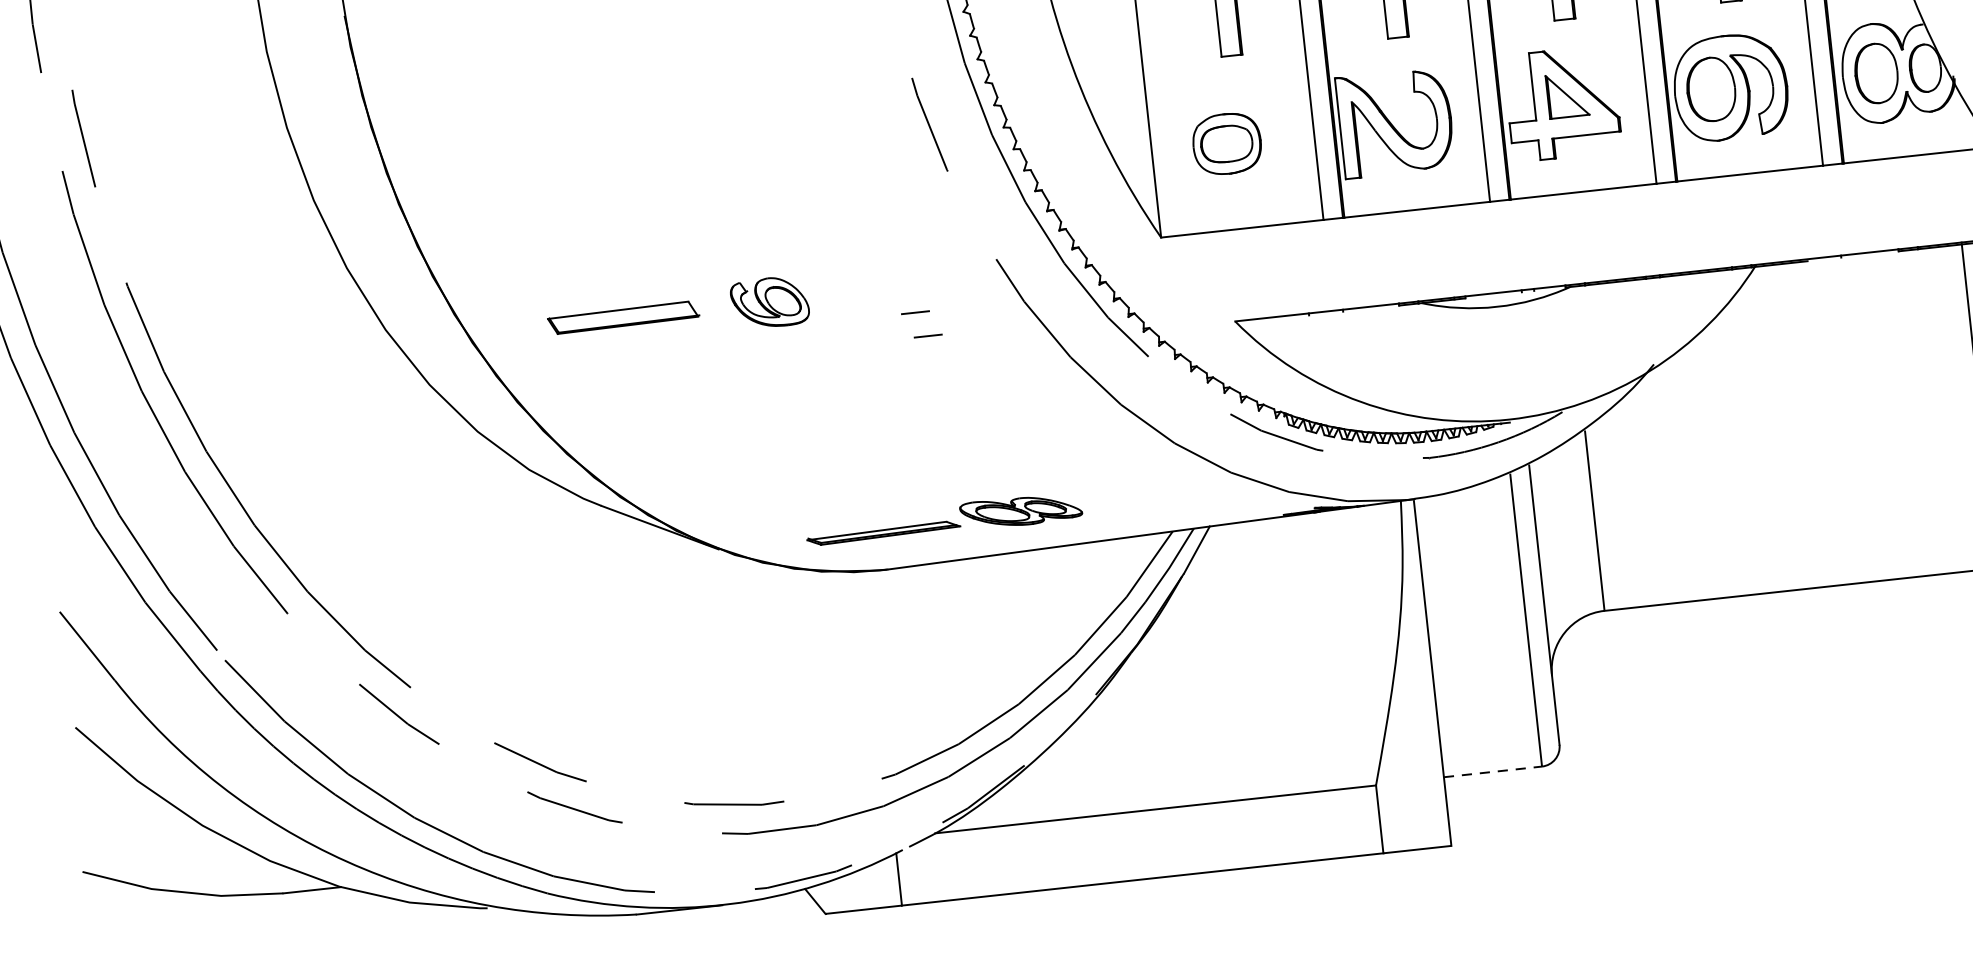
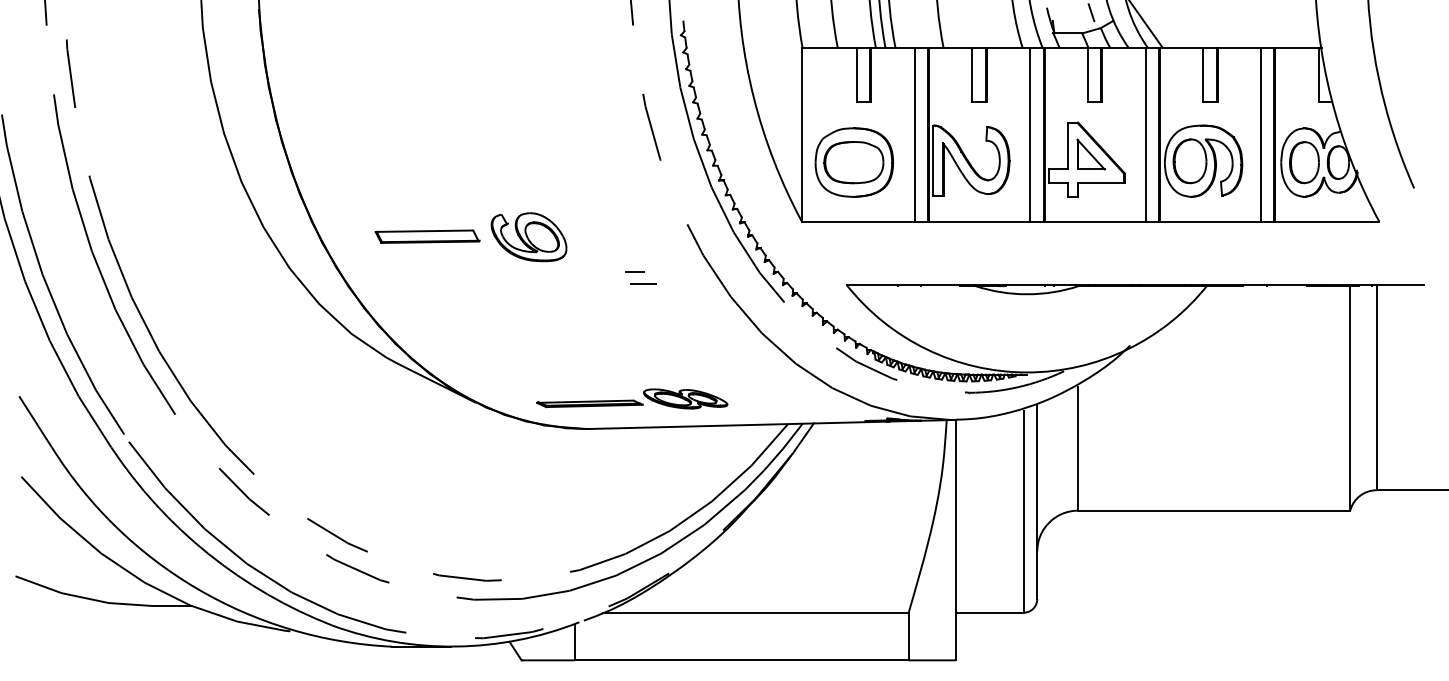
part: (1226, 144) -> (853, 162), size x1.67
part: (769, 303) -> (528, 237), size x1.43
line: (914, 312) -> (627, 254), removed
line: (940, 352) -> (642, 284), added
line: (1494, 771) -> (990, 612), dashed -> solid

